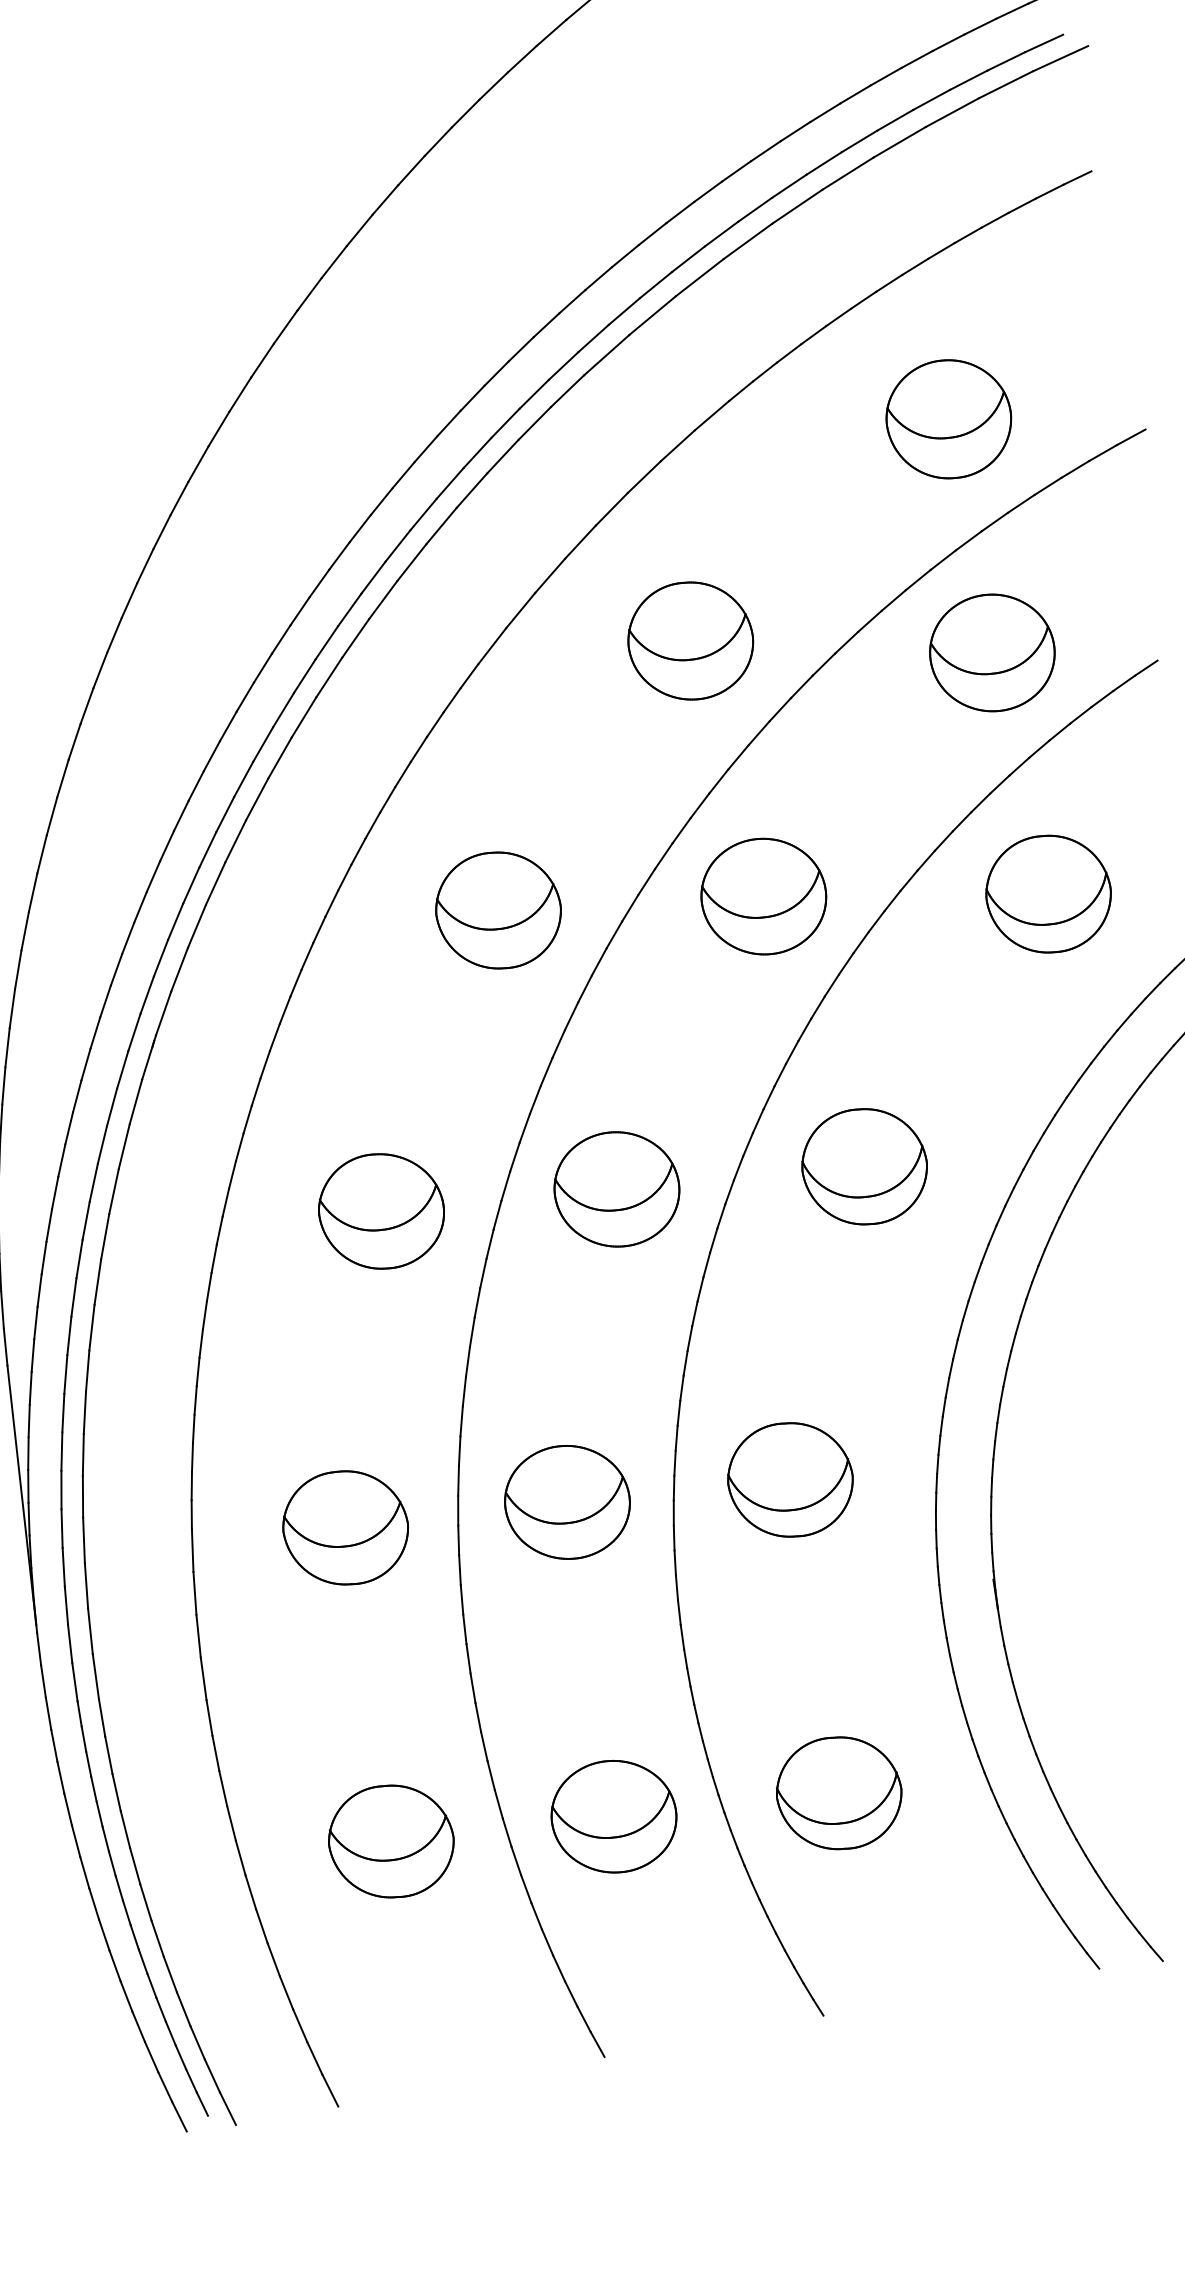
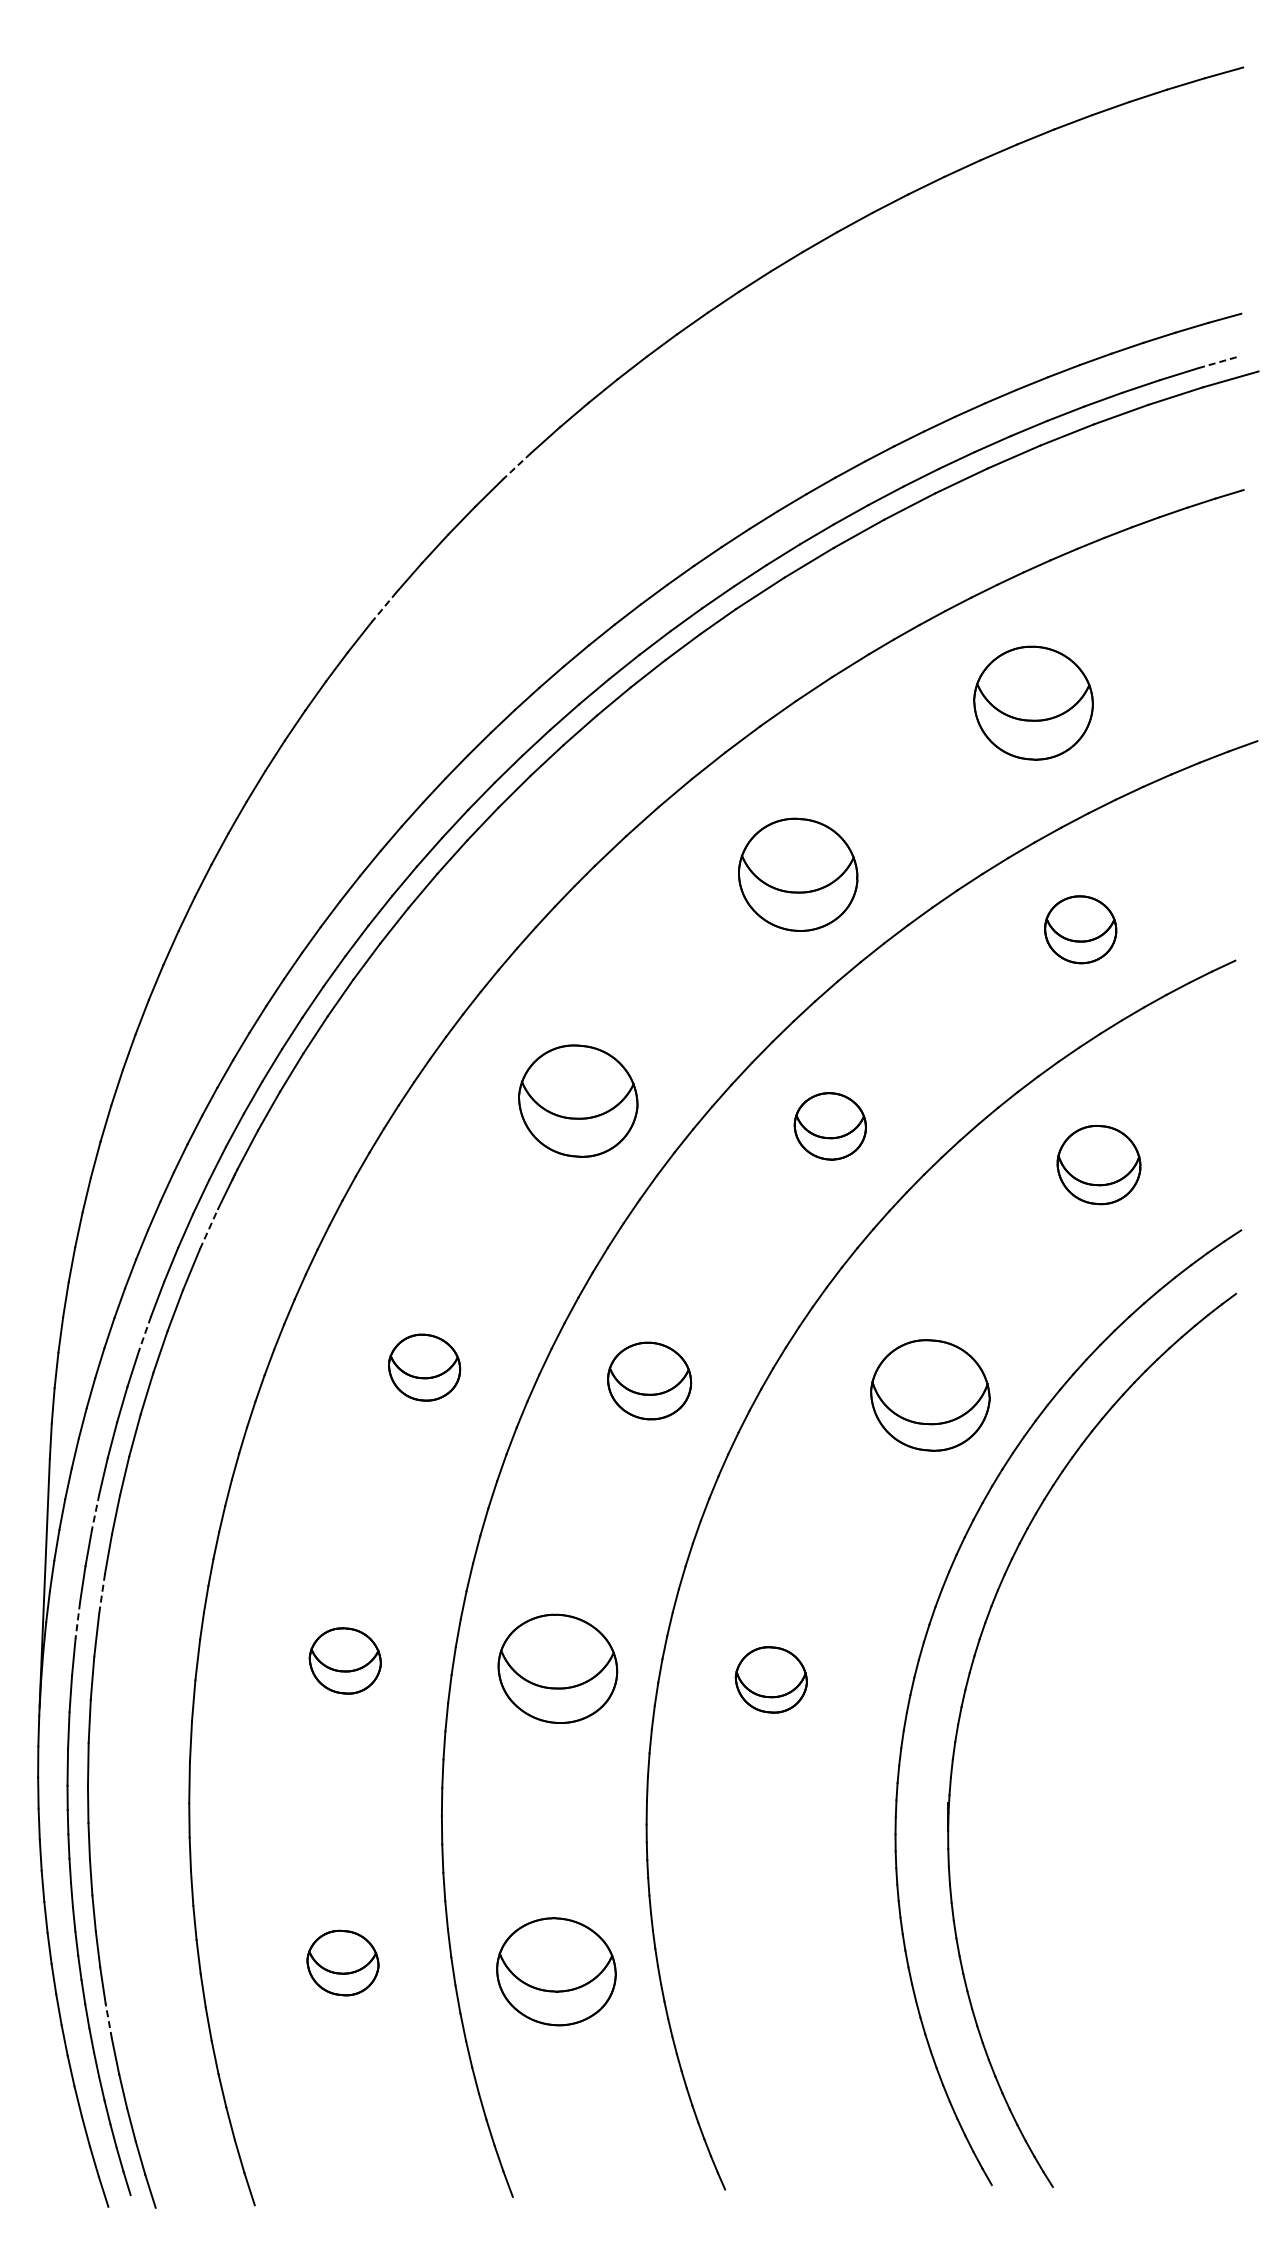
line: (1043, 43) -> (1216, 362), solid -> dashed
line: (333, 262) -> (516, 466), solid -> dashed
part: (948, 418) -> (1033, 702), moved
line: (218, 429) -> (383, 607), solid -> dashed
part: (992, 652) -> (1080, 929), size x0.6
part: (1047, 893) -> (1098, 1164), size x0.7
part: (764, 896) -> (830, 1126), size x0.6
line: (136, 1101) -> (209, 1228), solid -> dashed
part: (864, 1166) -> (930, 1395), moved
part: (616, 1188) -> (649, 1380), size x0.7
part: (381, 1211) -> (424, 1367), size x0.6
line: (85, 1221) -> (144, 1334), solid -> dashed
line: (63, 1413) -> (95, 1512), solid -> dashed
part: (790, 1479) -> (771, 1679), size x0.6
line: (83, 1496) -> (102, 1593), solid -> dashed
part: (345, 1527) -> (345, 1660), size x0.6
line: (61, 1529) -> (77, 1621), solid -> dashed
part: (838, 1792) -> (771, 1981), removed
part: (390, 1841) -> (342, 1962), size x0.6
line: (157, 1938) -> (108, 2020), solid -> dashed

